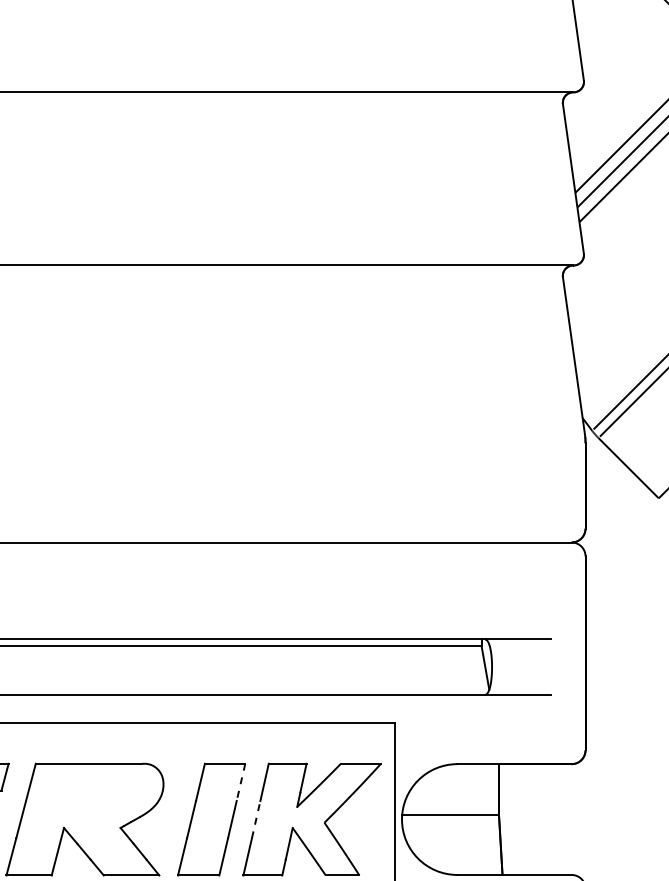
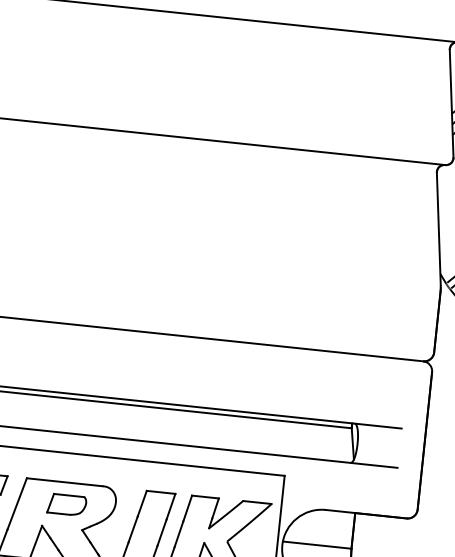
line: (240, 782) -> (170, 506), dashed -> solid
part: (95, 794) -> (66, 504), added
line: (256, 819) -> (179, 534), dashed -> solid

